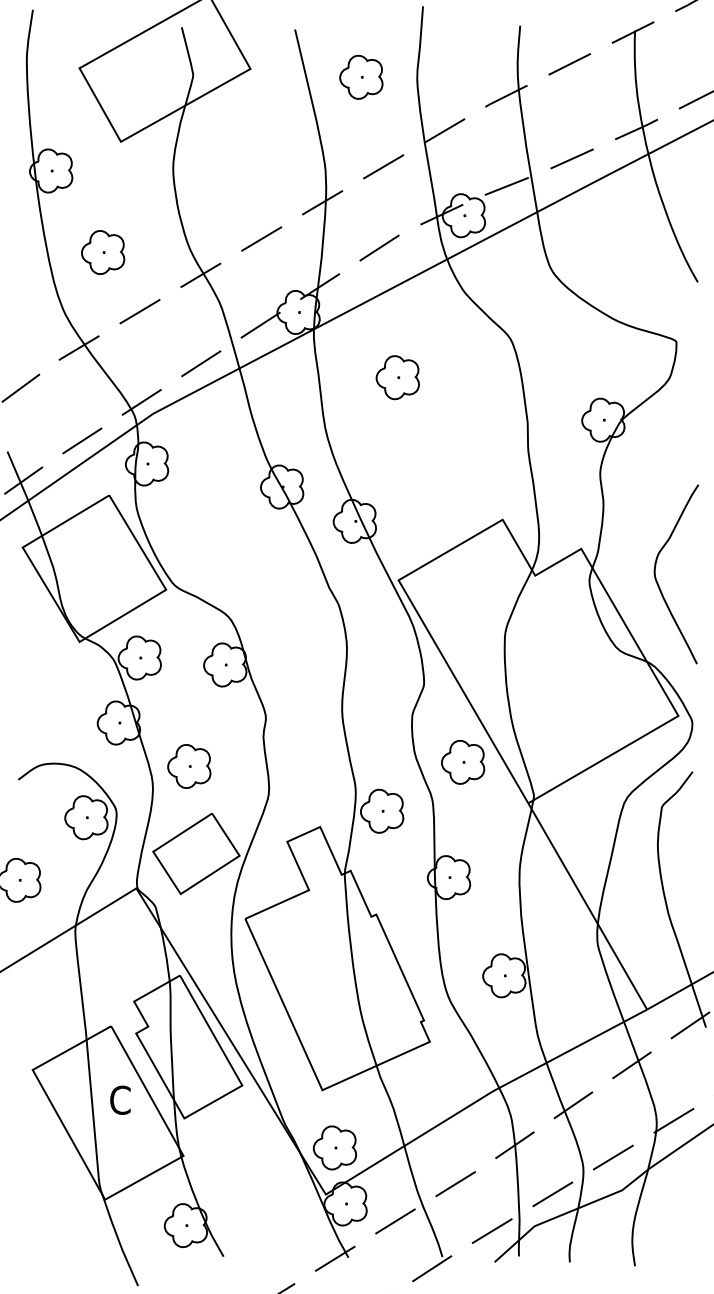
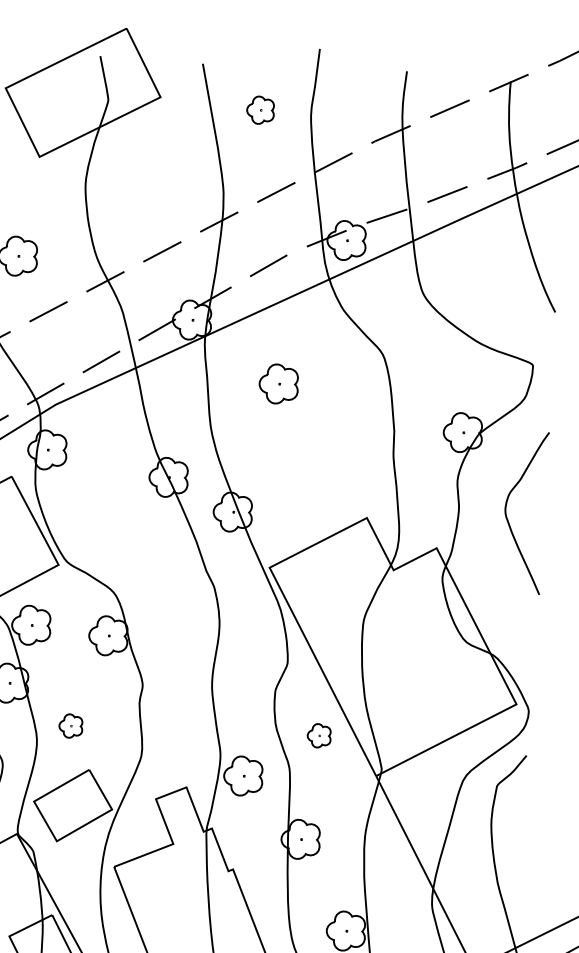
part: (361, 77) -> (260, 110), size x0.7
curve: (657, 580) -> (507, 517), moved
part: (463, 762) -> (319, 735), size x0.6
part: (189, 766) -> (71, 726), size x0.6

